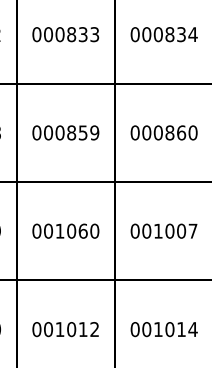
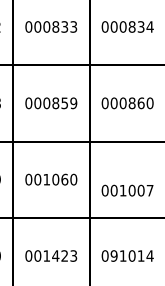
text: (163, 230) -> (127, 190), moved
text: (82, 328) -> (64, 255), 001012 -> 001423
text: (145, 328) -> (113, 255), 001014 -> 091014

